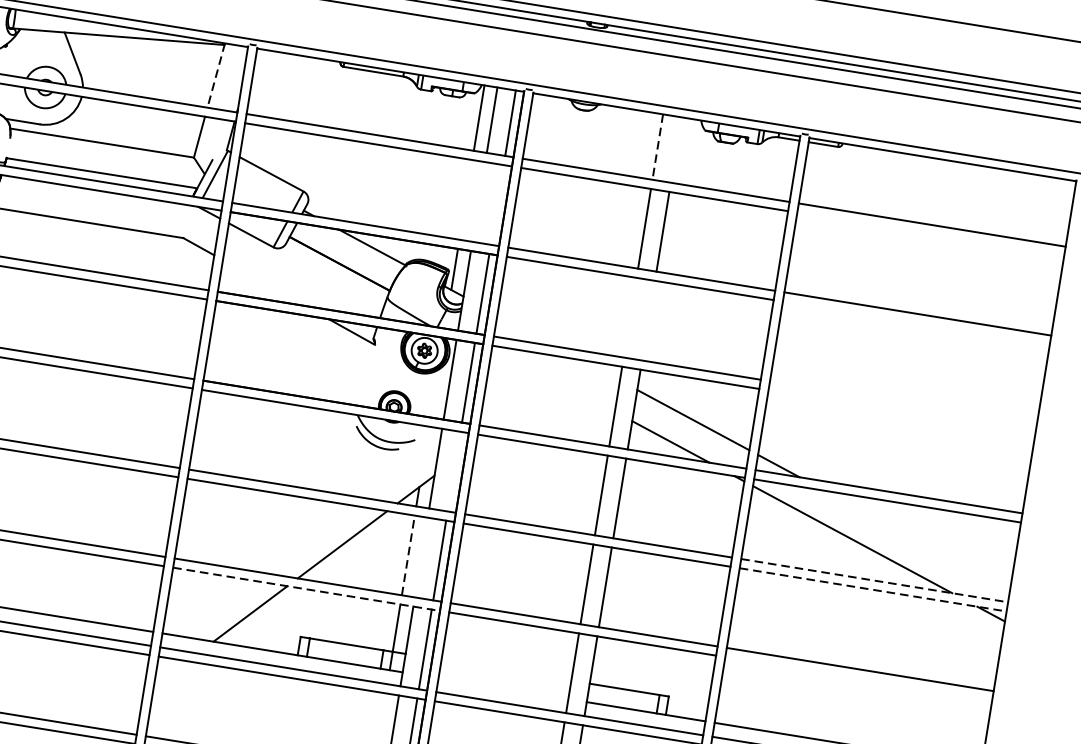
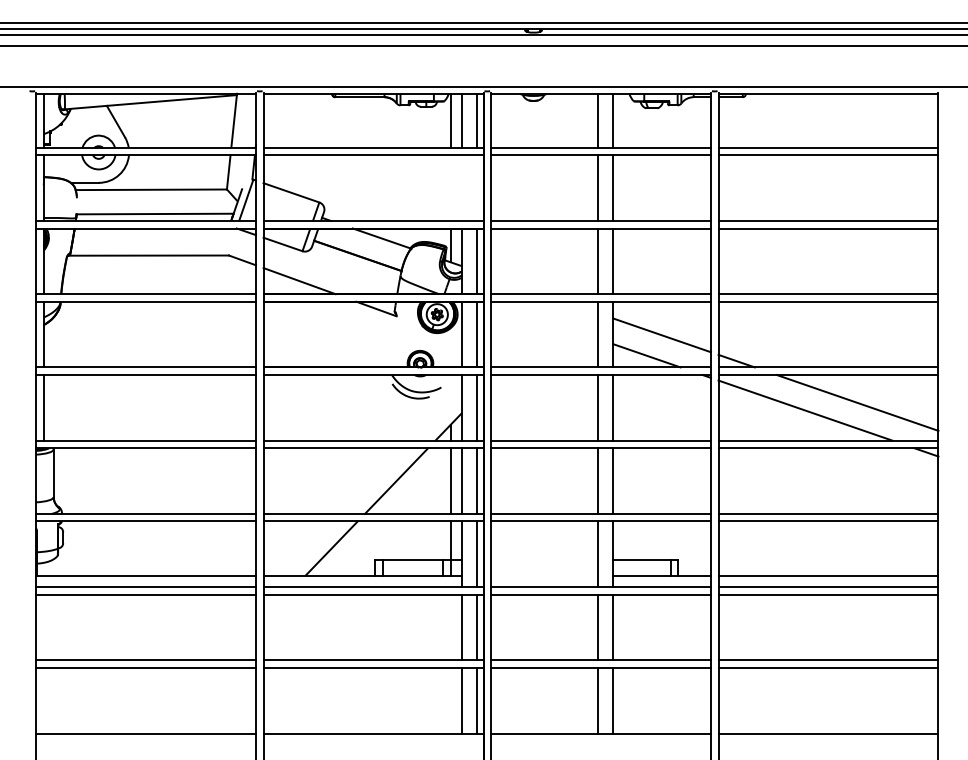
line: (216, 76) -> (234, 121), dashed -> solid
line: (657, 146) -> (597, 120), dashed -> solid
line: (676, 149) -> (613, 120), added
line: (930, 234) -> (828, 155), added
line: (263, 283) -> (299, 281), added
line: (629, 317) -> (597, 261), added
line: (648, 320) -> (613, 261), added
line: (916, 323) -> (828, 228), added
line: (903, 403) -> (828, 294), added
line: (902, 411) -> (828, 301), added
line: (453, 471) -> (476, 407), added
line: (917, 540) -> (857, 402), added
line: (407, 555) -> (450, 481), dashed -> solid
line: (421, 556) -> (461, 480), added
line: (874, 580) -> (828, 440), dashed -> solid
line: (306, 589) -> (373, 521), dashed -> solid
line: (873, 590) -> (828, 448), dashed -> solid
line: (858, 678) -> (828, 521), added

